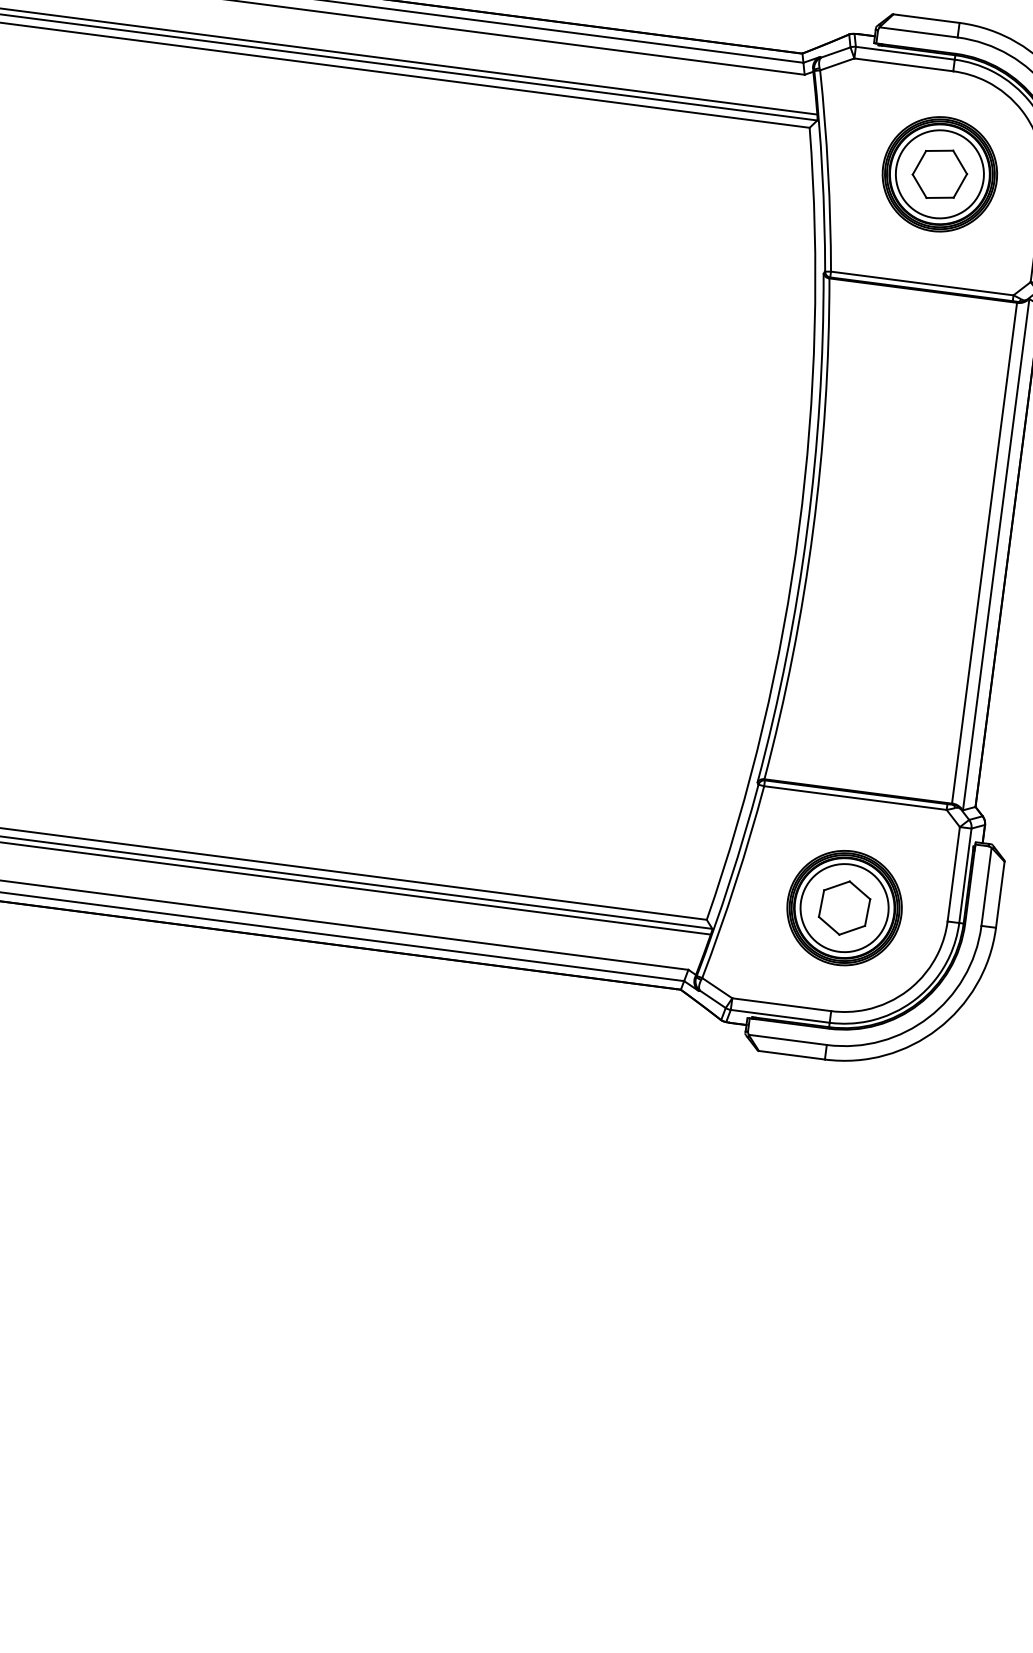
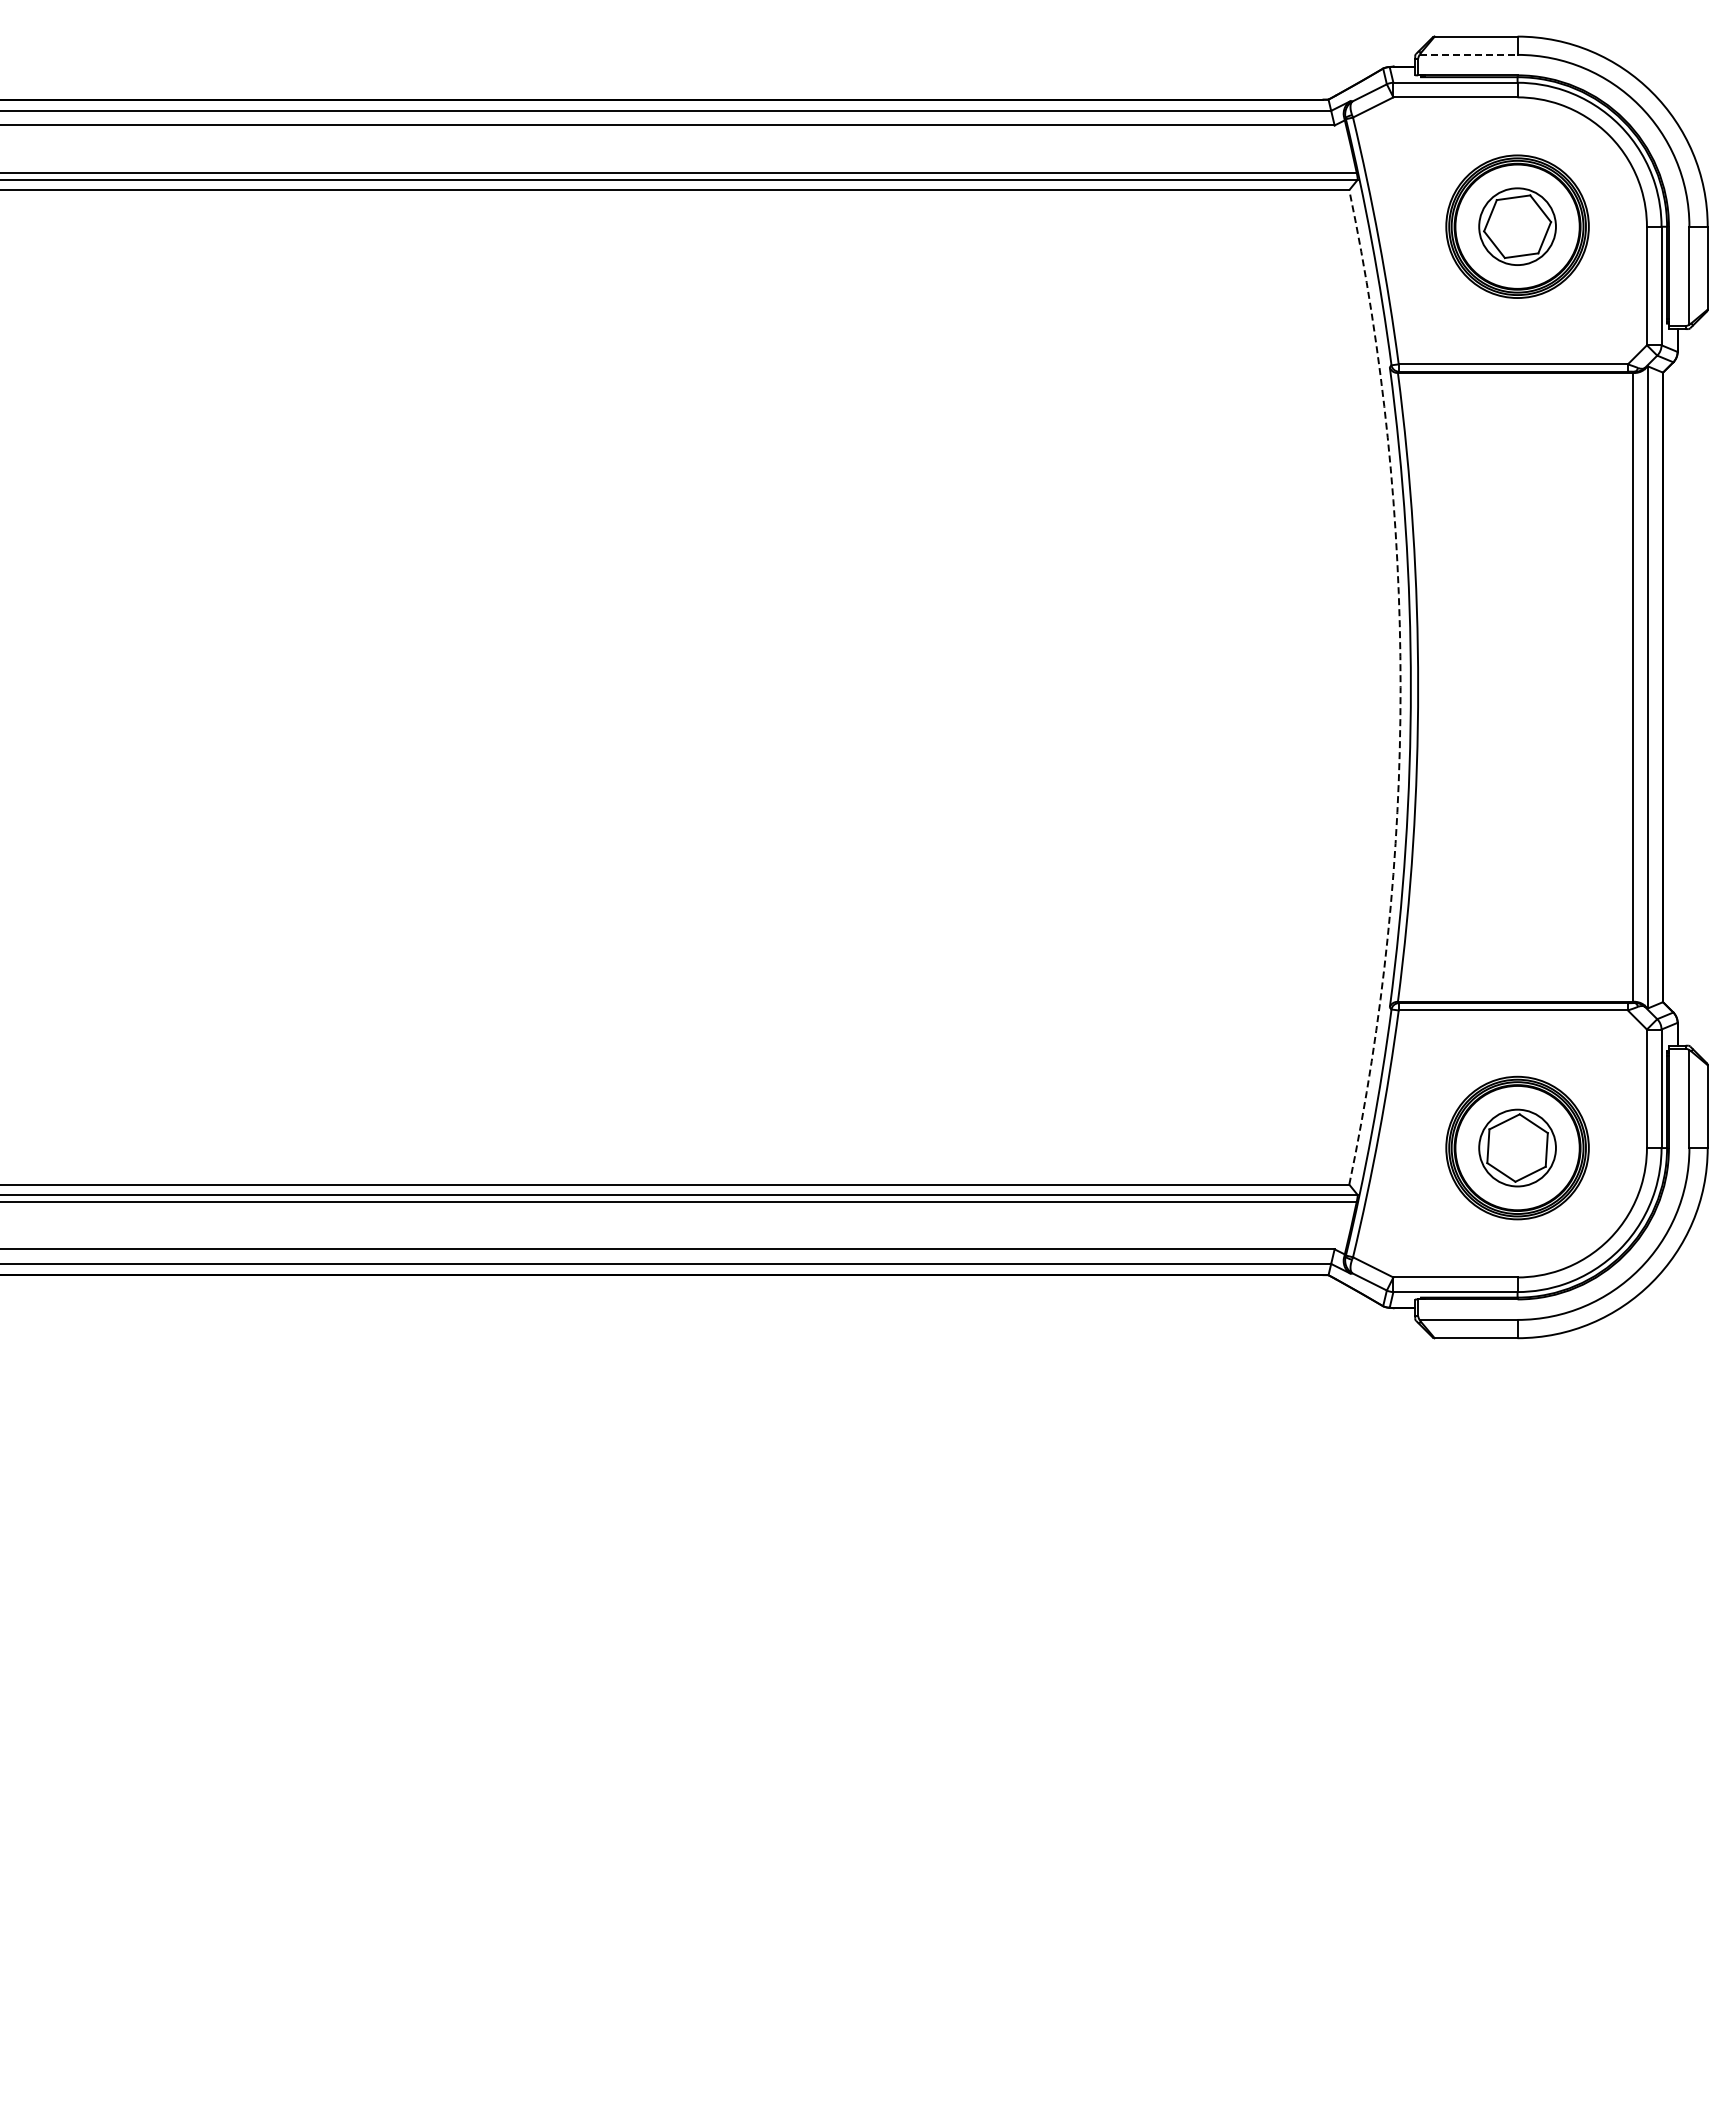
line: (919, 32) -> (1469, 54), solid -> dashed
circle: (939, 174) -> (1517, 226), size x0.7
arc: (798, 529) -> (1400, 687), solid -> dashed
circle: (844, 907) -> (1517, 1147), size x0.7

